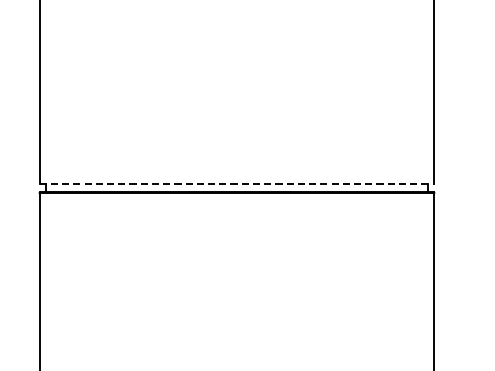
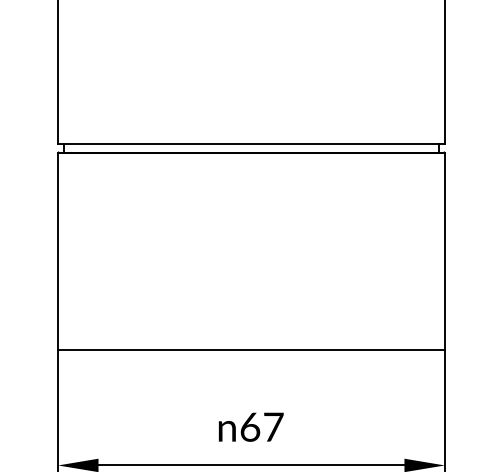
line: (236, 183) -> (251, 143), dashed -> solid

